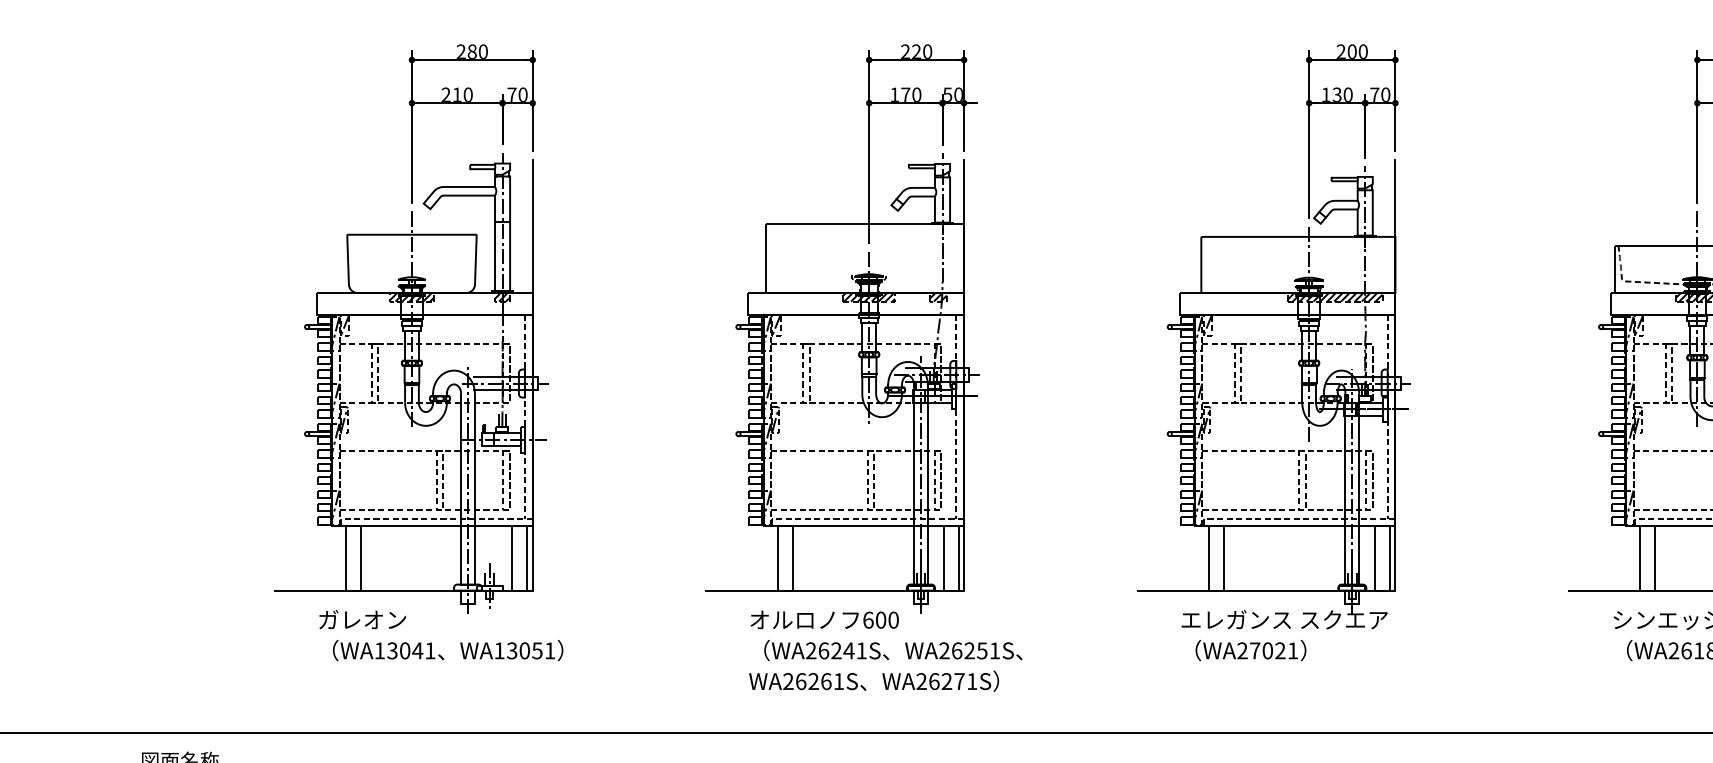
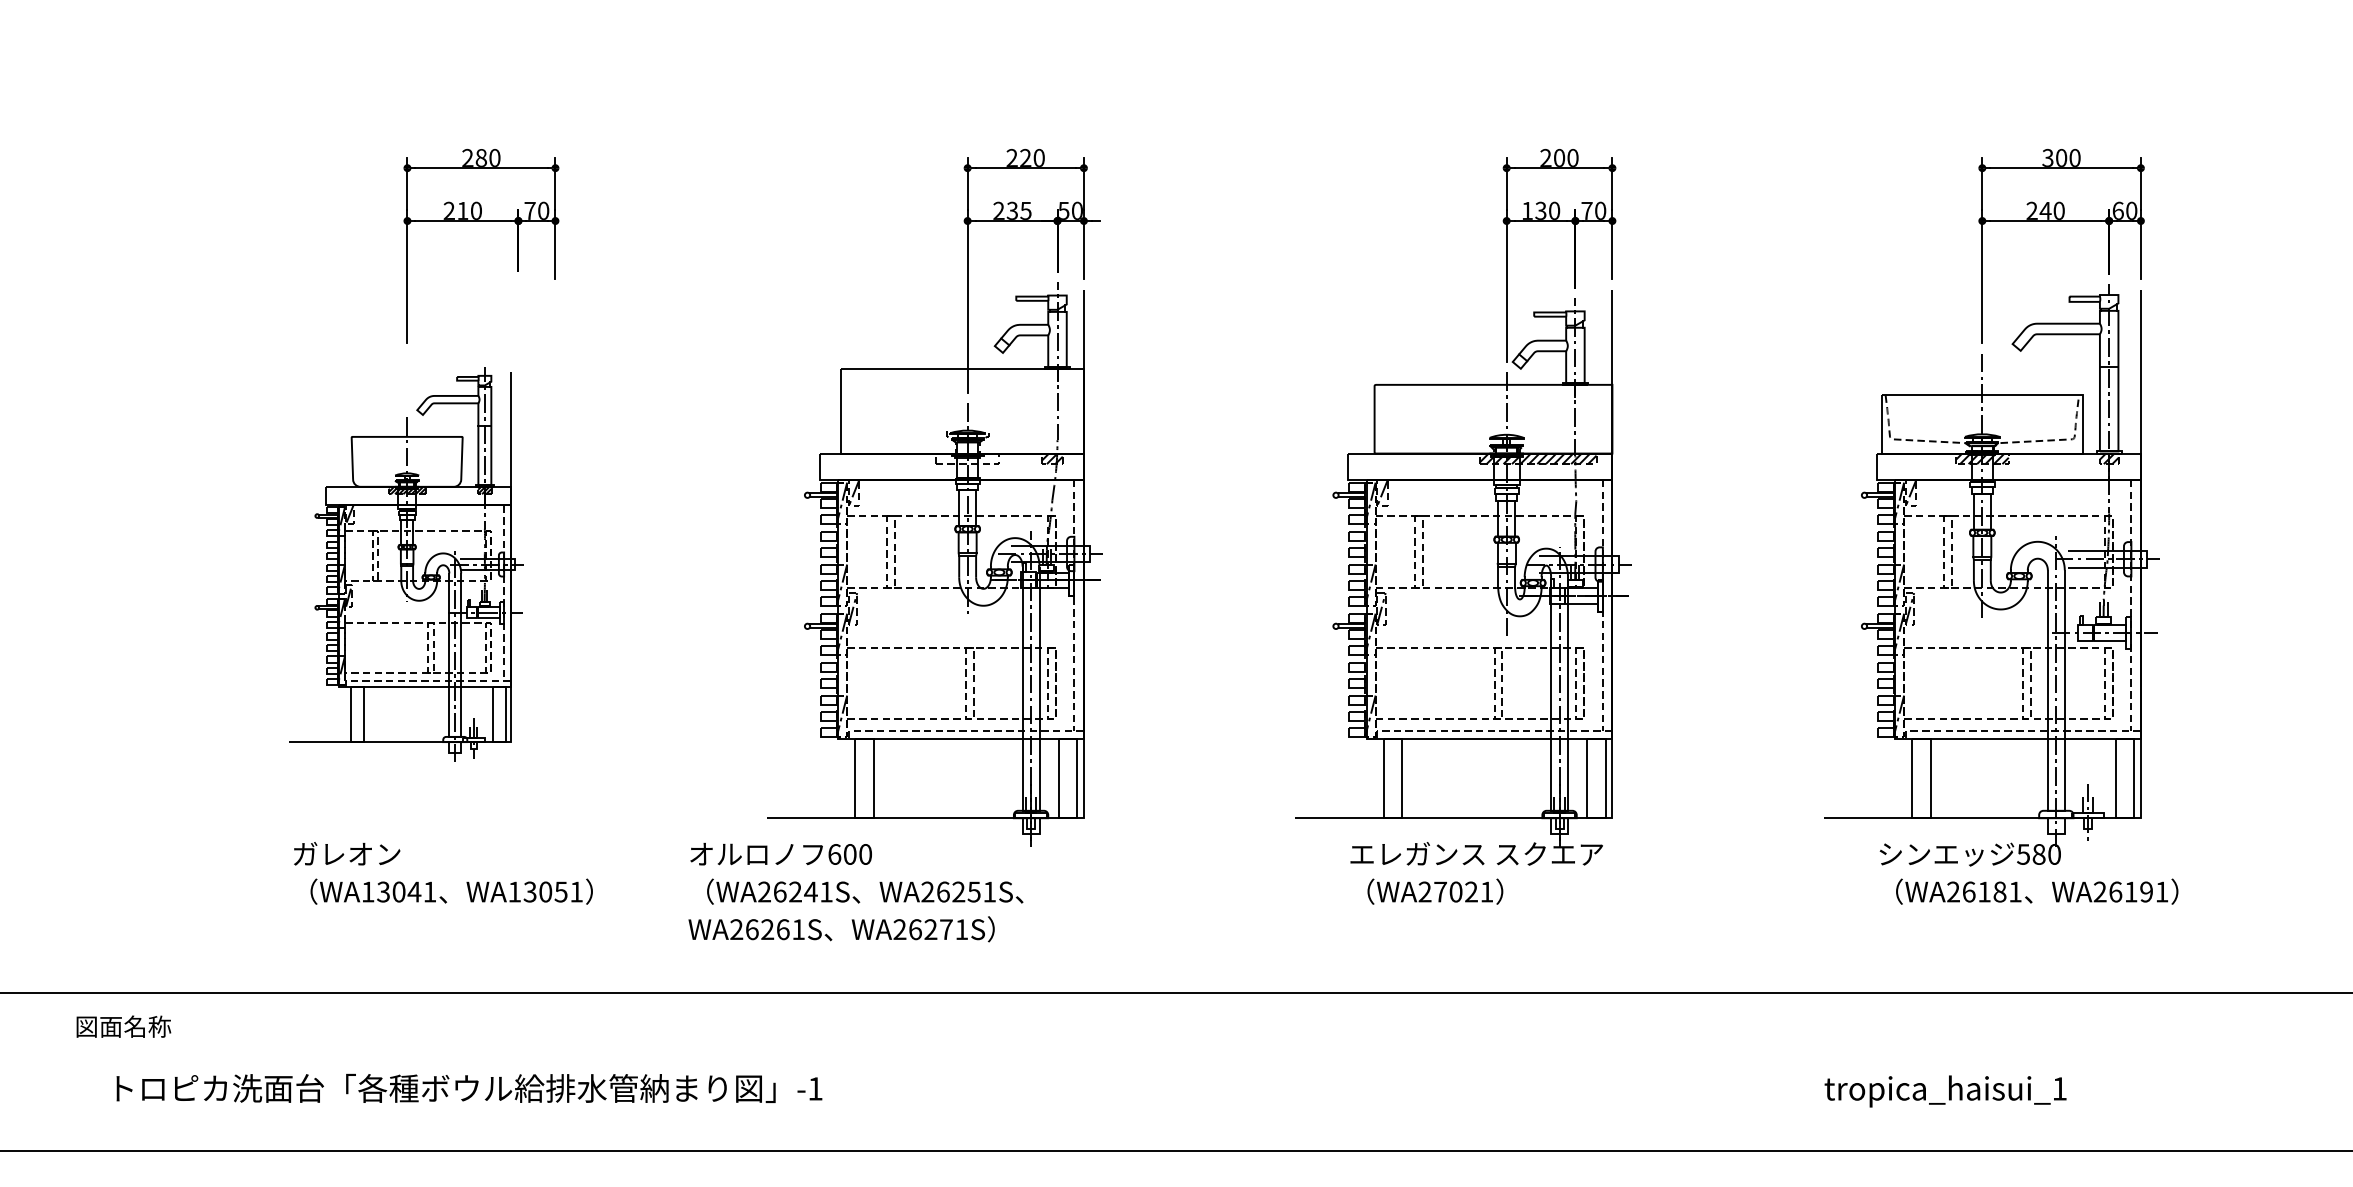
text: (905, 94) -> (1012, 210), 170 -> 235
hatch: (869, 297) -> (967, 458), removed
part: (411, 383) -> (406, 564), size x0.7
text: (885, 651) -> (855, 892), moved

